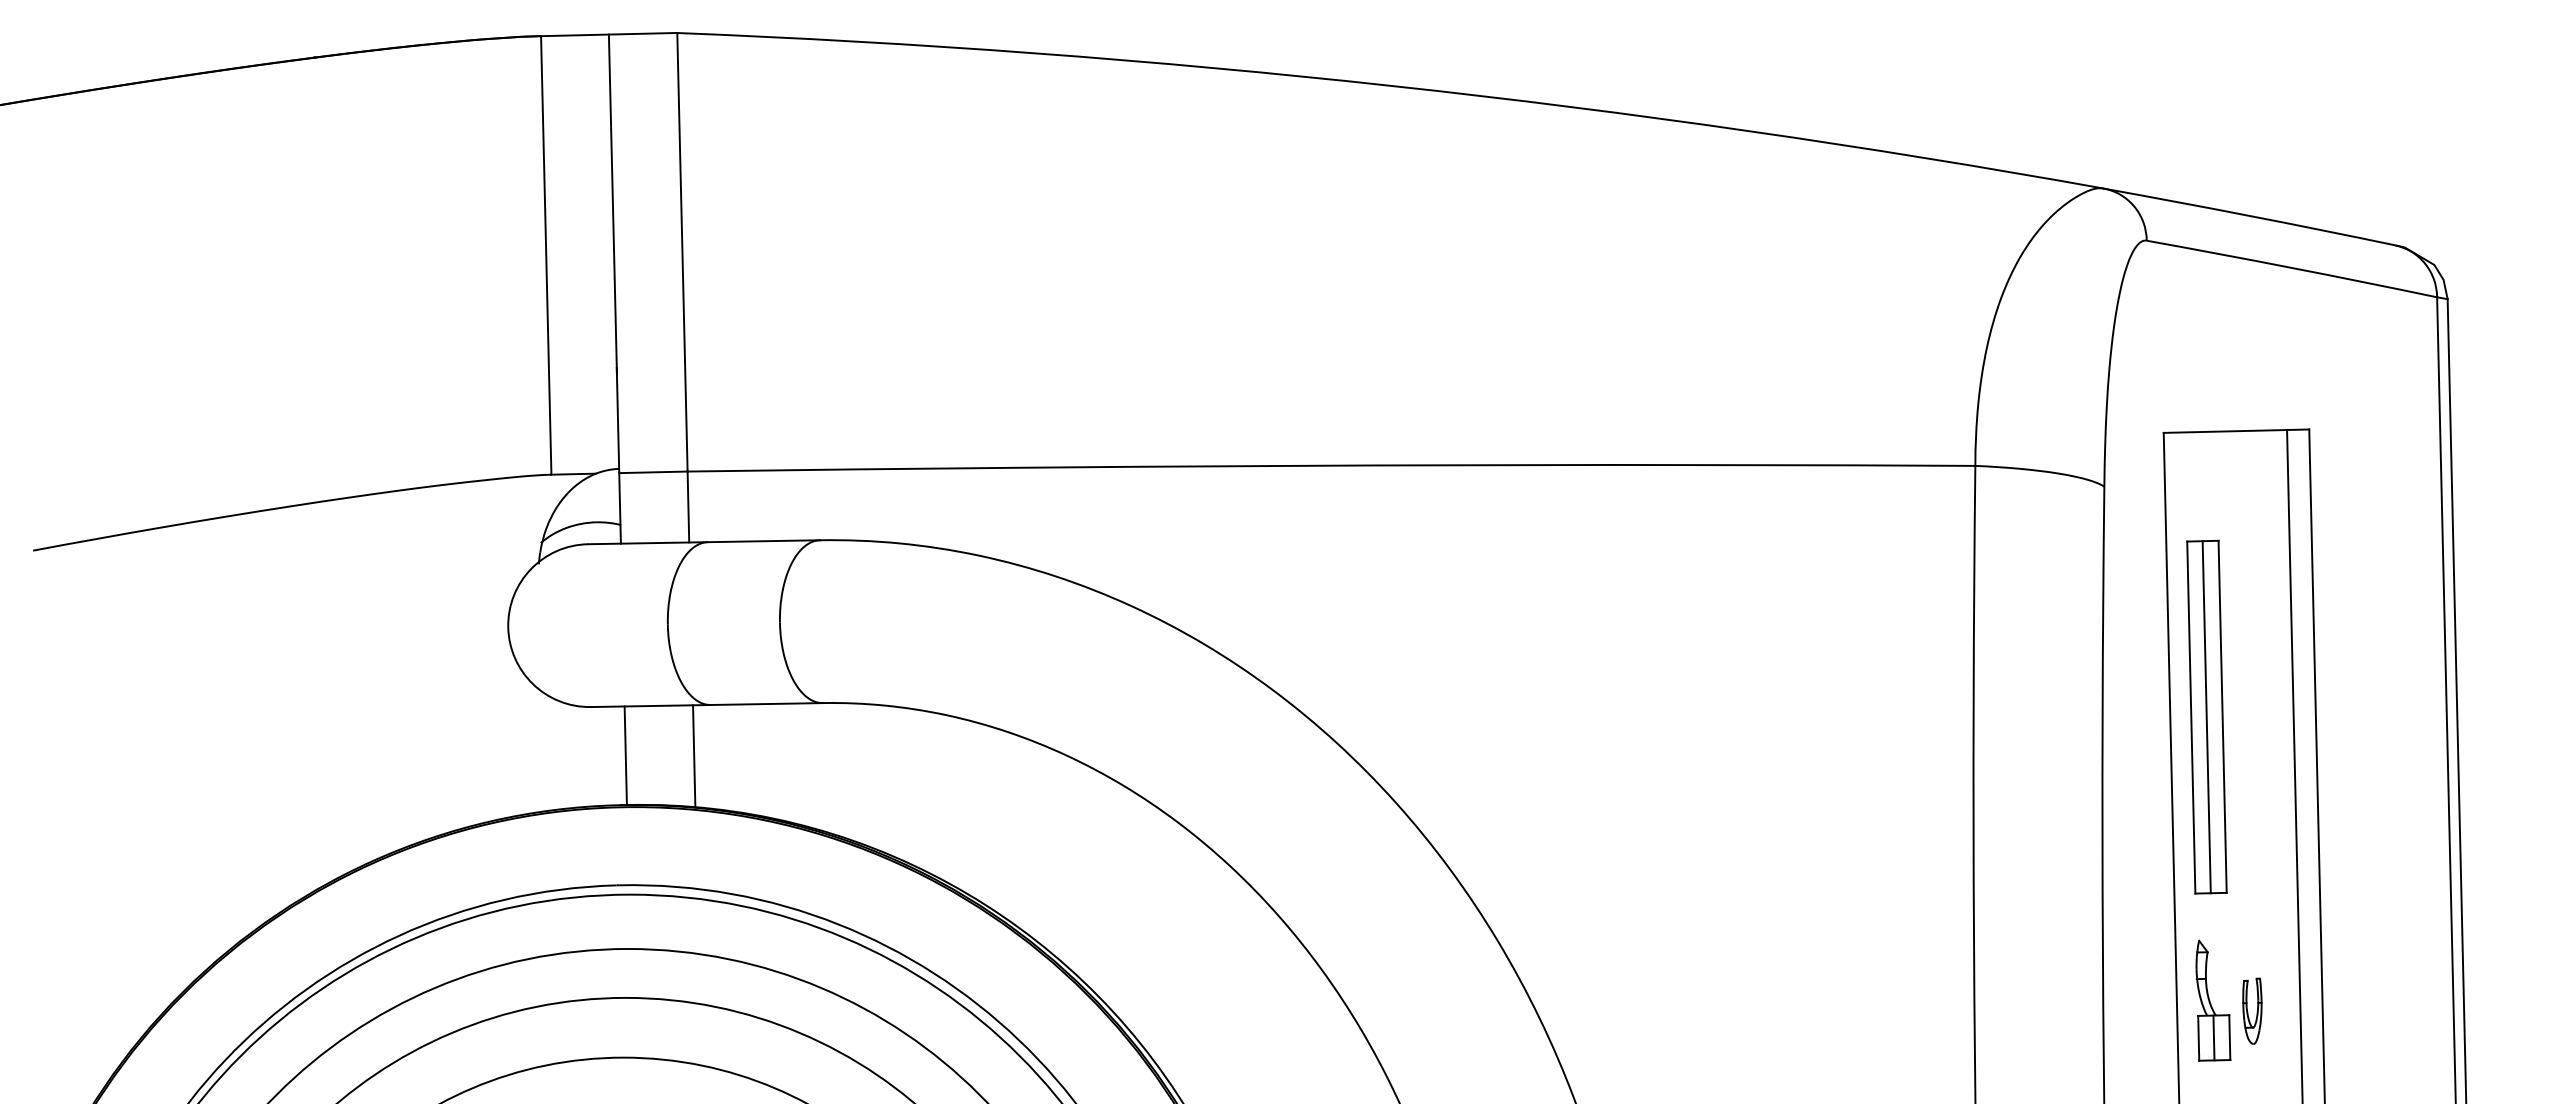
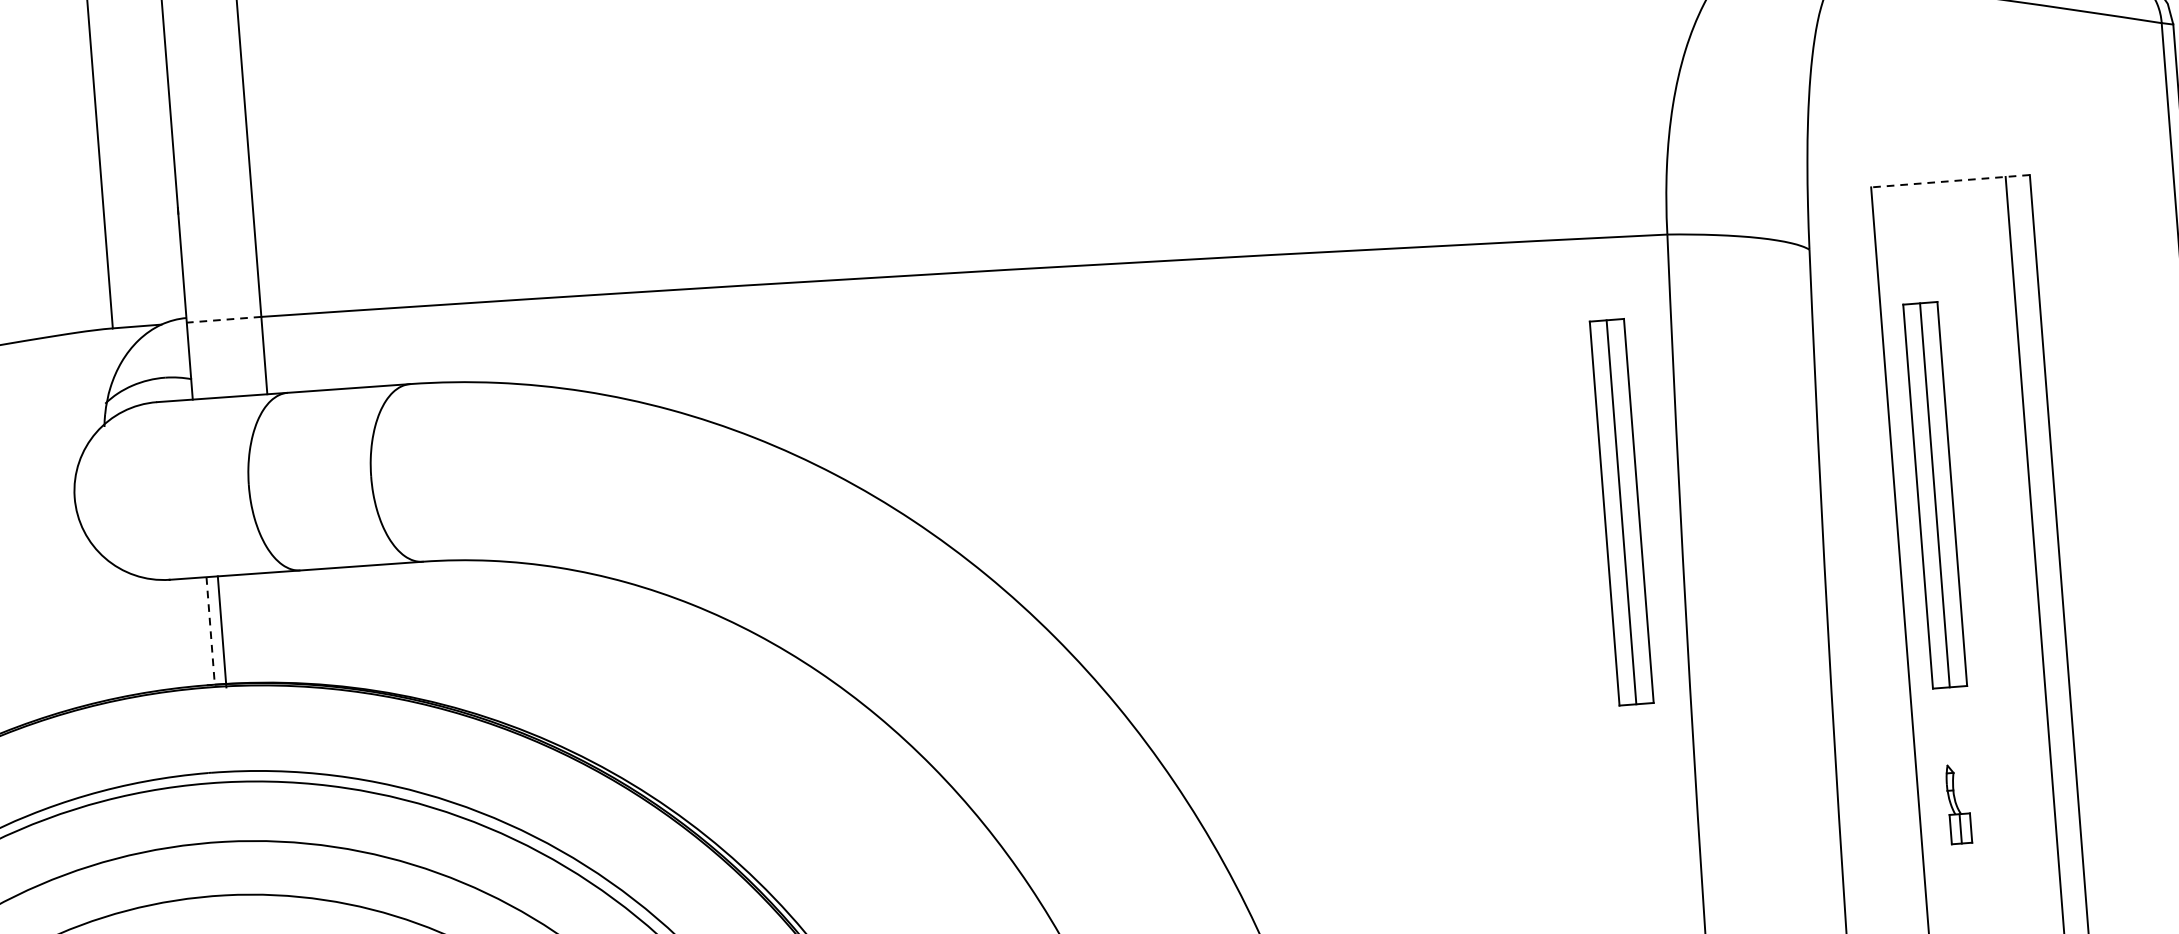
line: (2236, 431) -> (1950, 181), solid -> dashed
line: (652, 472) -> (223, 320), solid -> dashed
part: (1919, 716) -> (1621, 511), added
line: (625, 756) -> (210, 631), solid -> dashed
line: (694, 756) -> (222, 632), moved
part: (2213, 1000) -> (1959, 804), size x0.6
part: (2252, 1010) -> (2002, 812), removed

